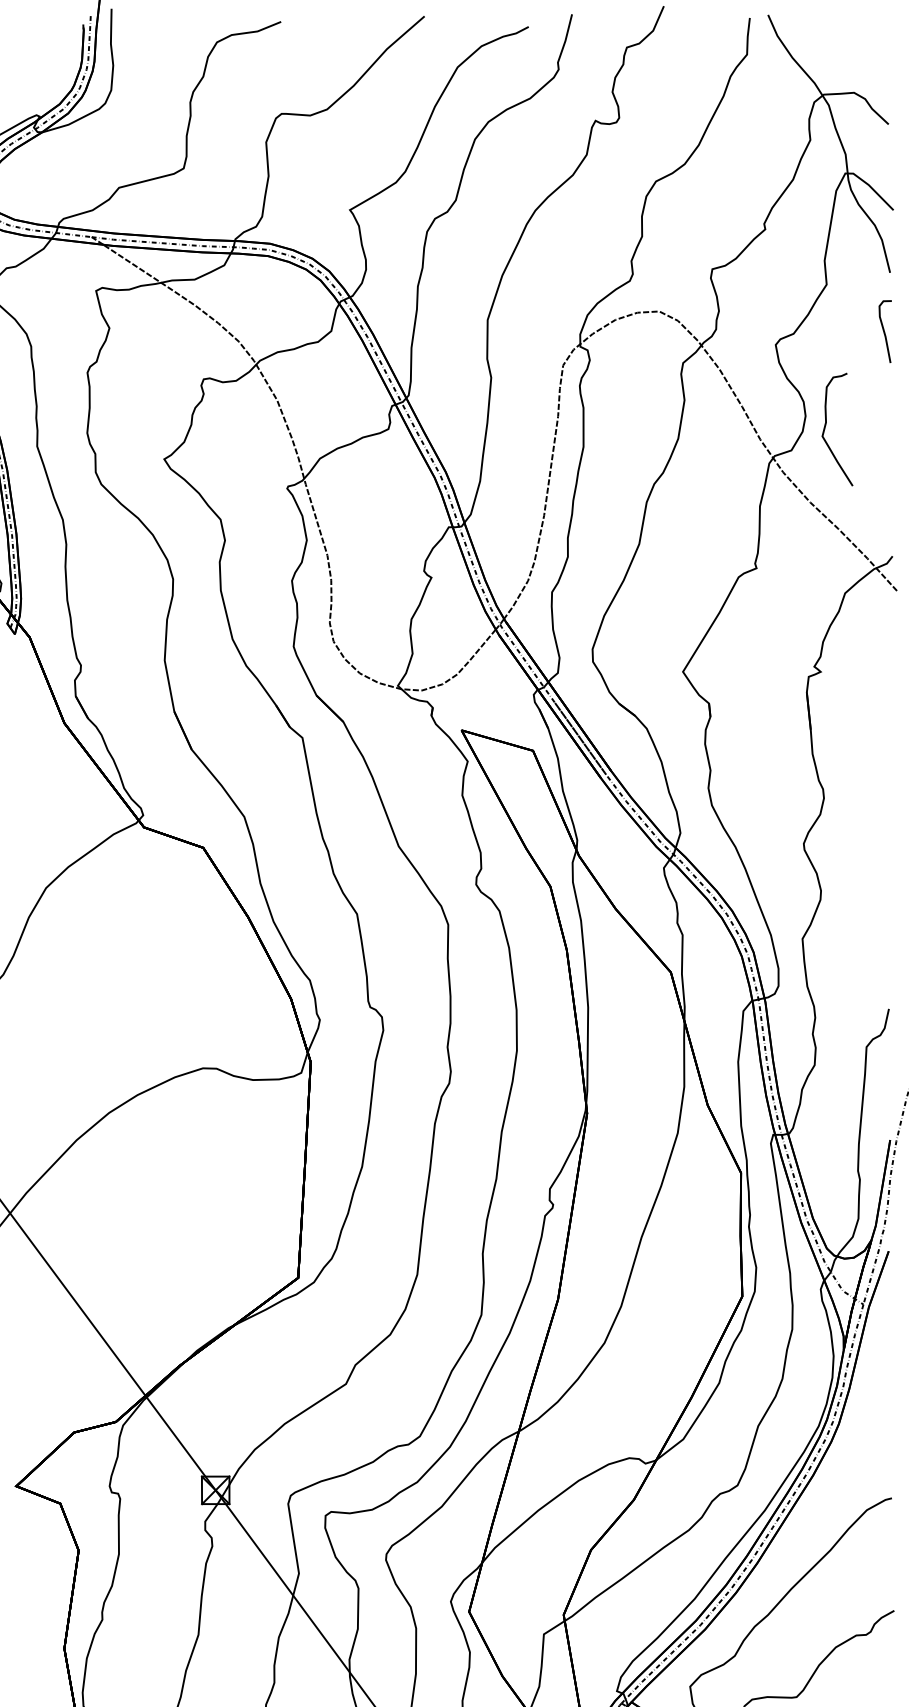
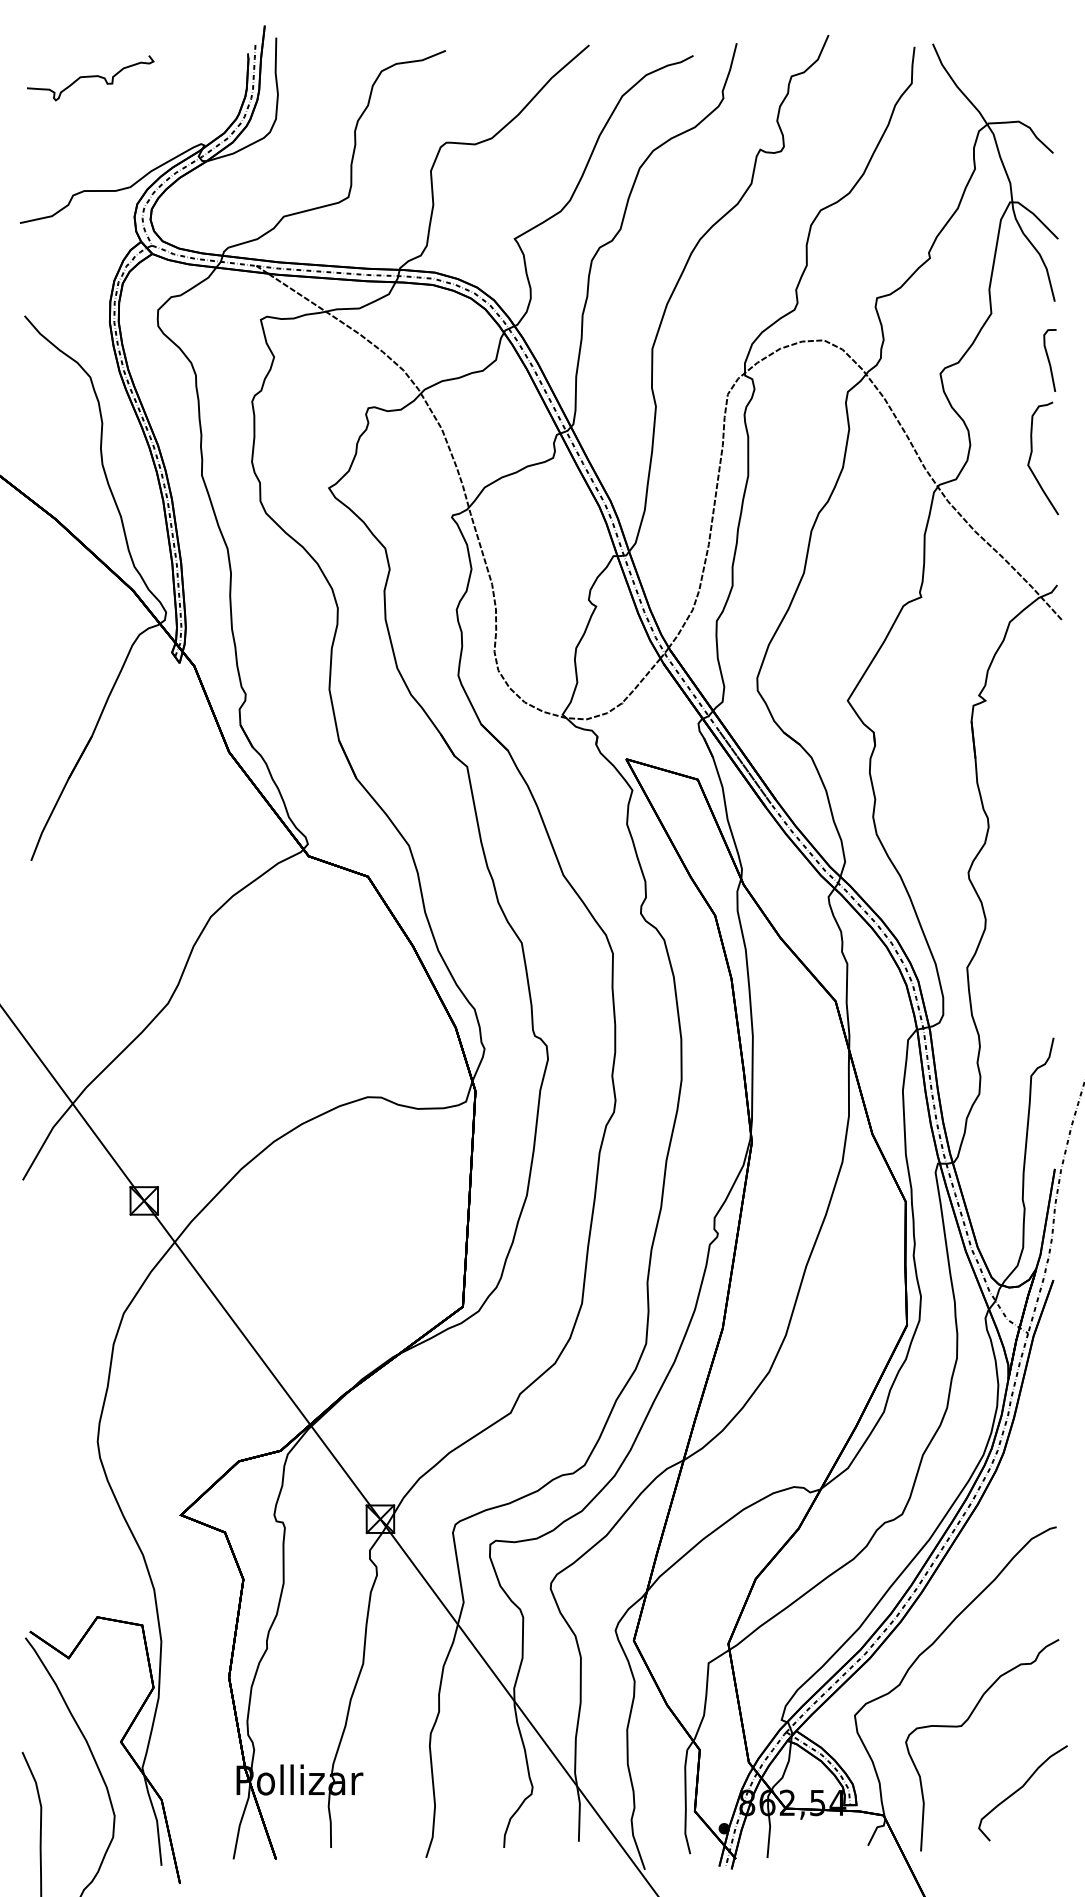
curve: (825, 428) -> (1031, 457), moved

